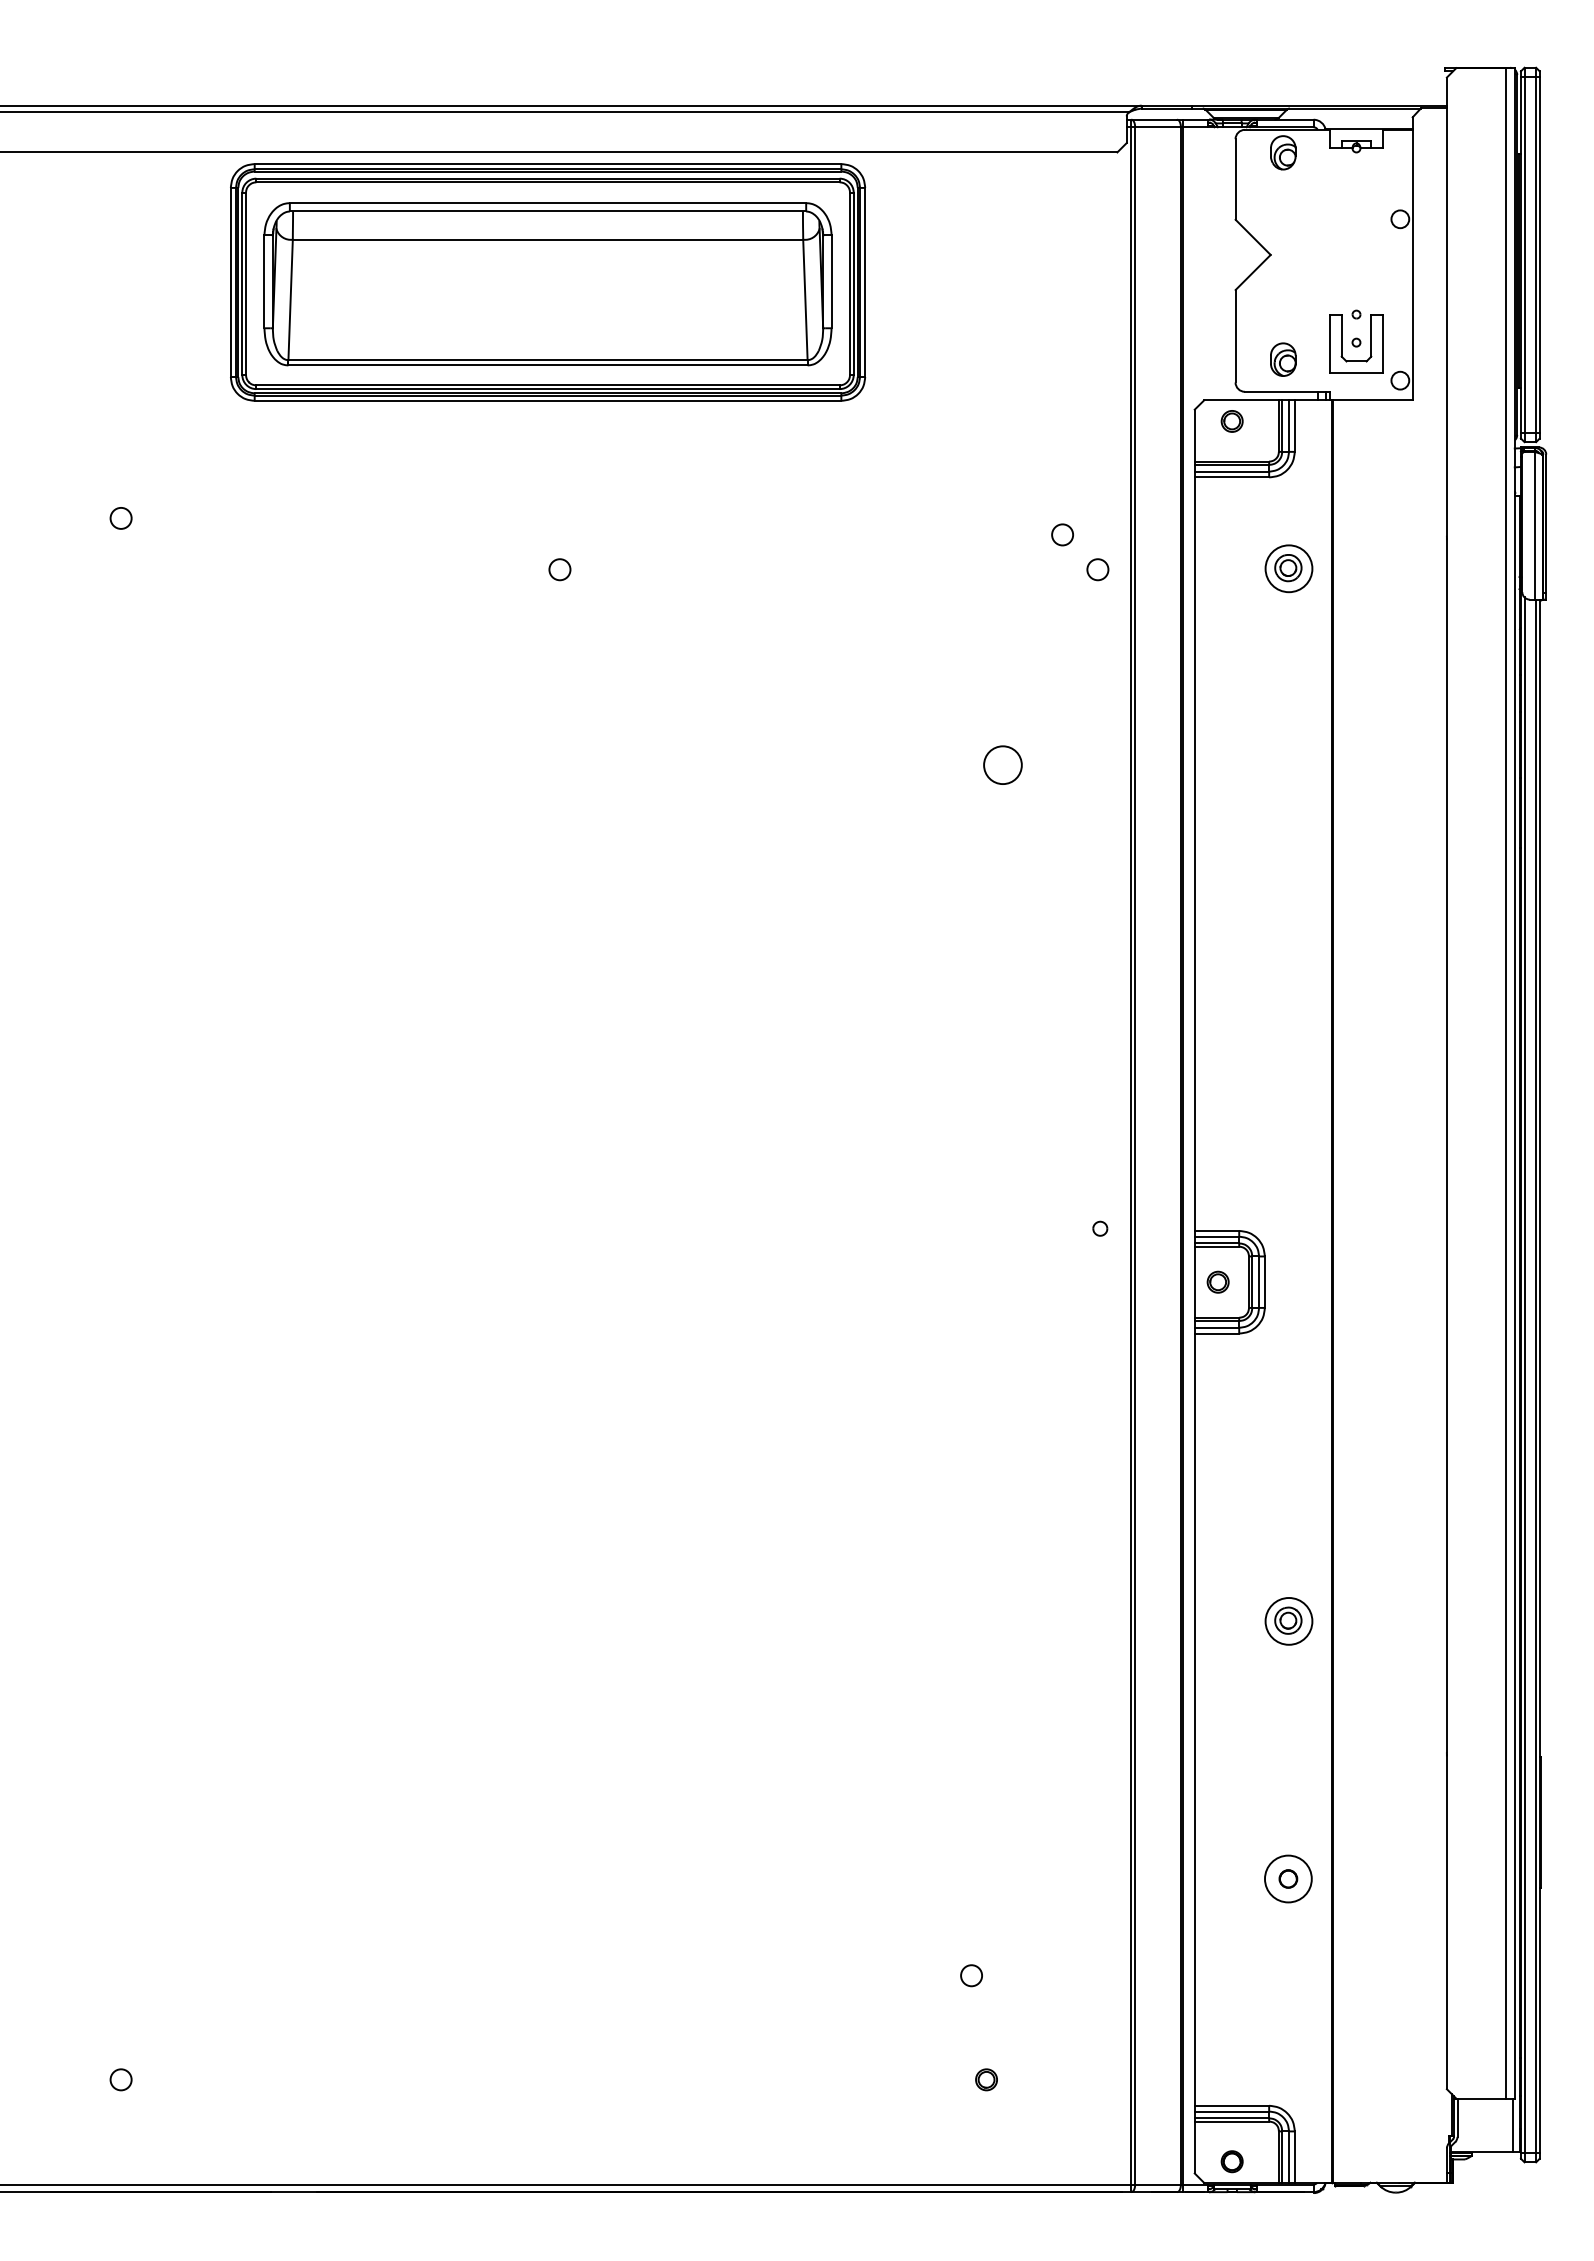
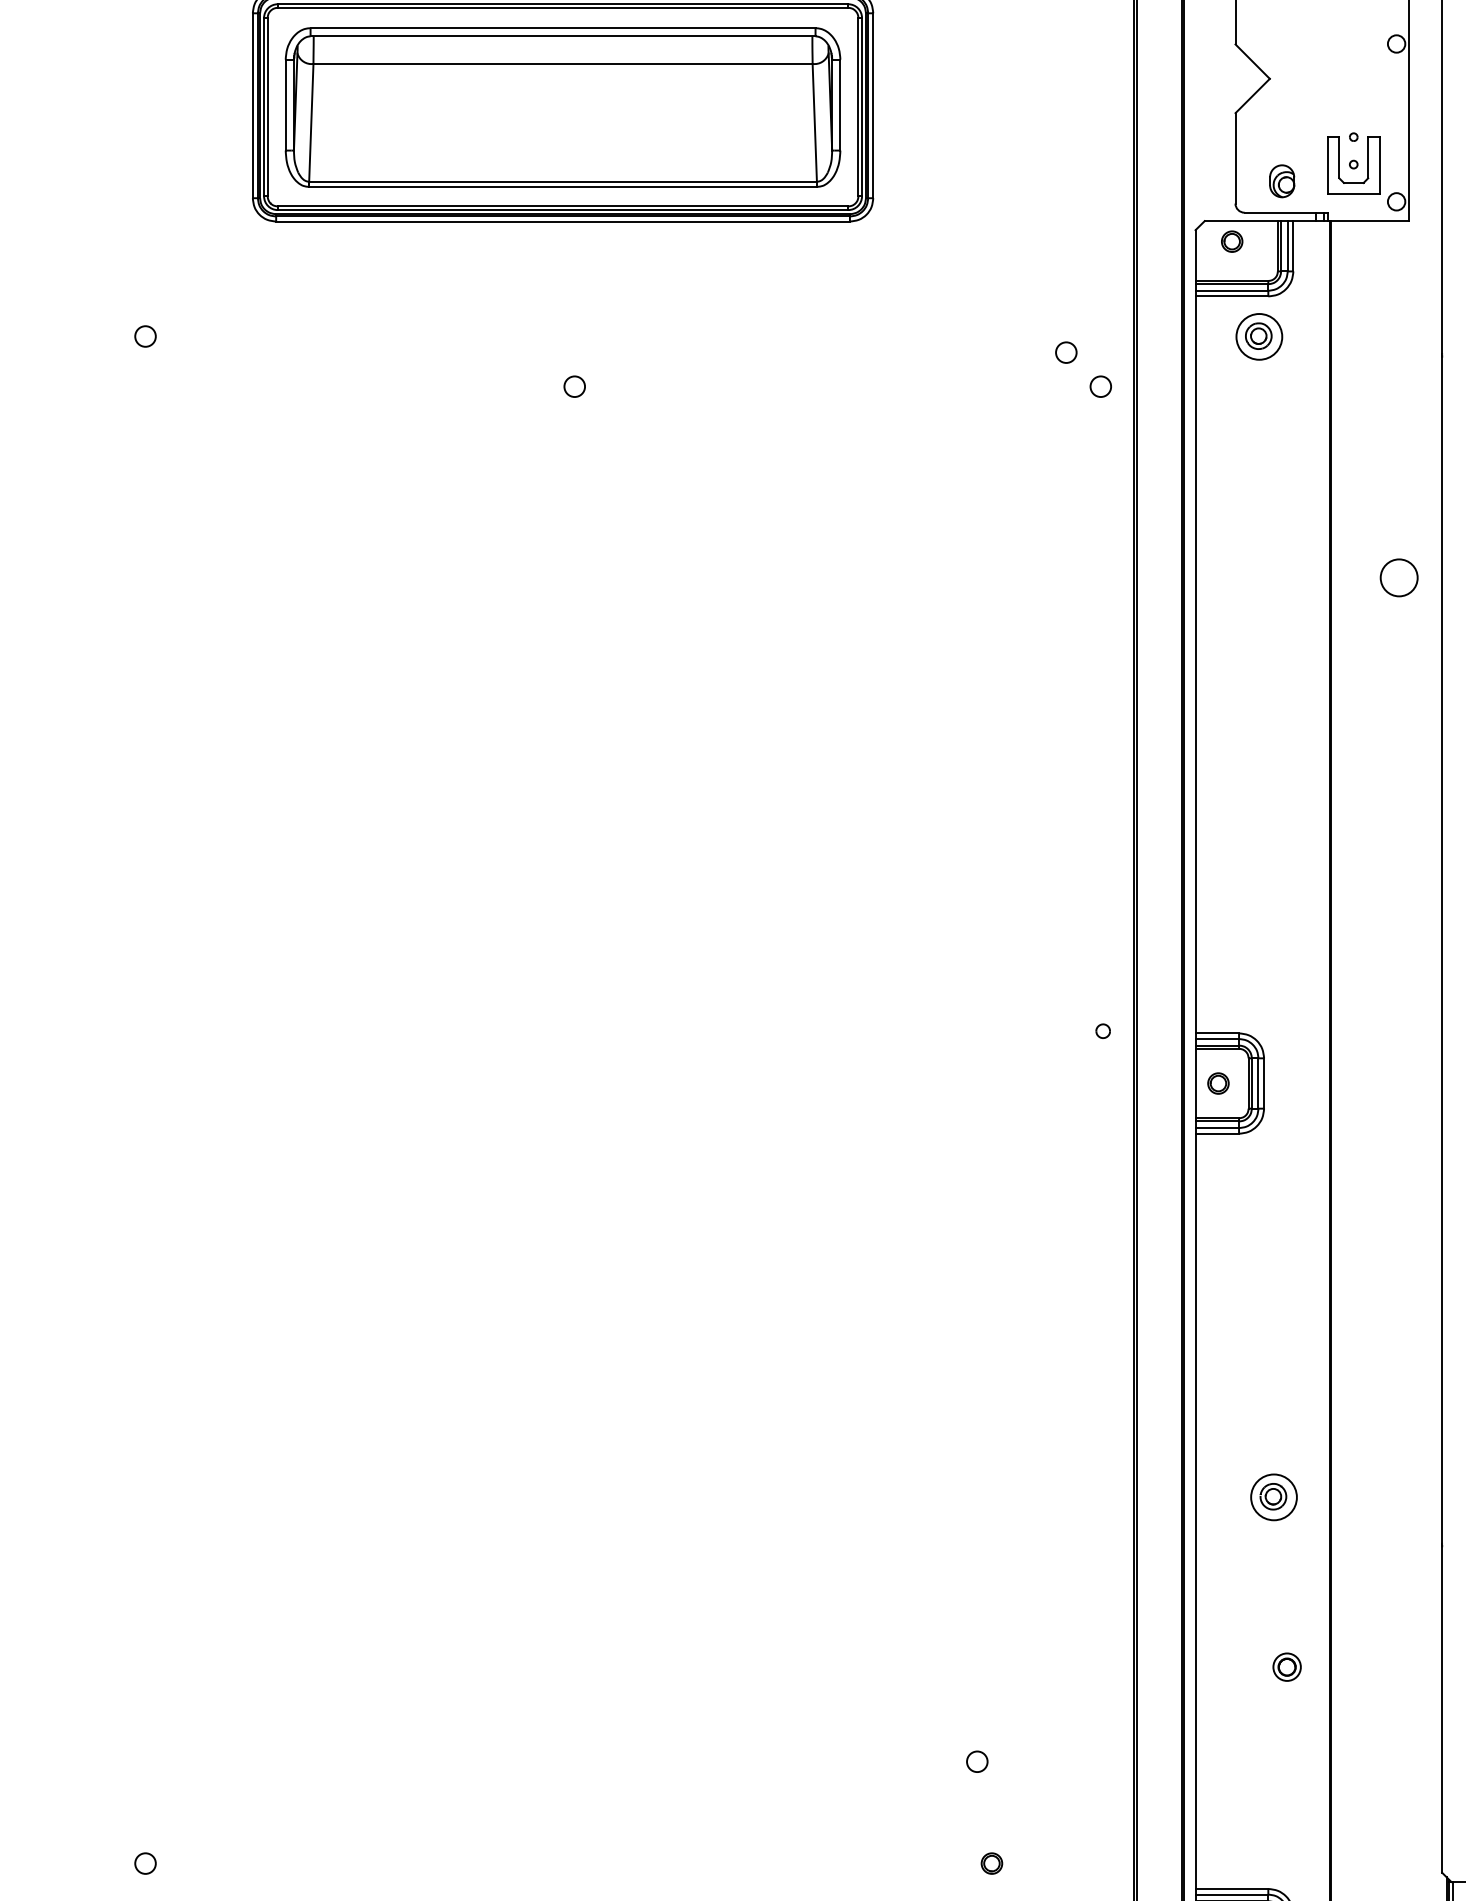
part: (1288, 568) -> (1258, 336), moved
circle: (1002, 764) -> (1398, 577), moved
part: (1288, 1621) -> (1273, 1497), moved
circle: (1288, 1878) -> (1287, 1666), size x0.6

